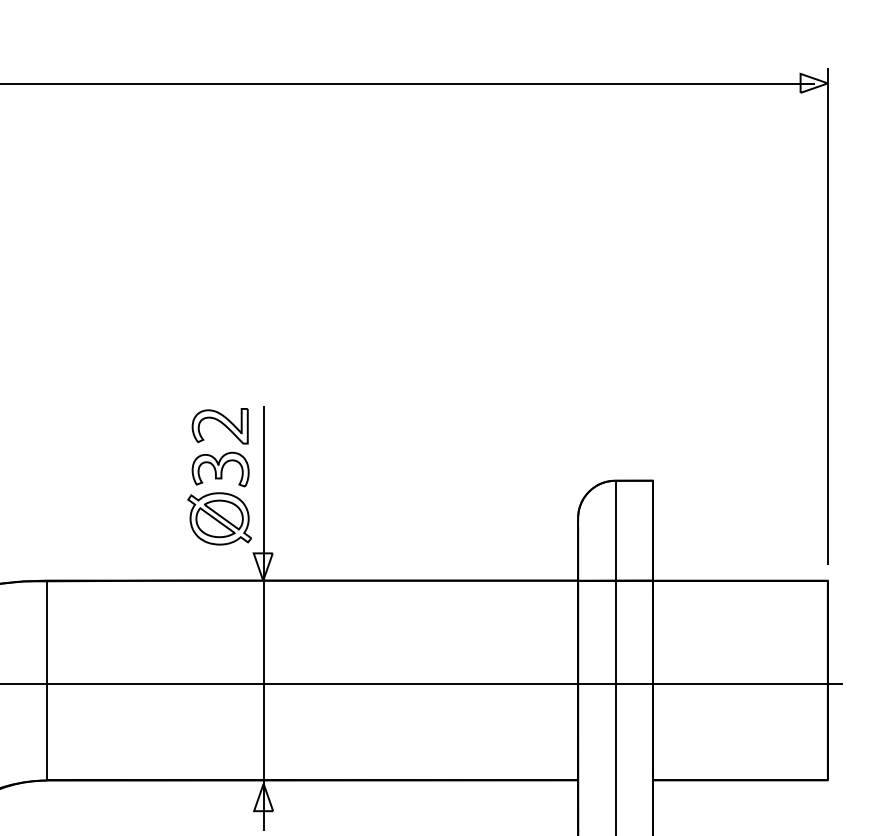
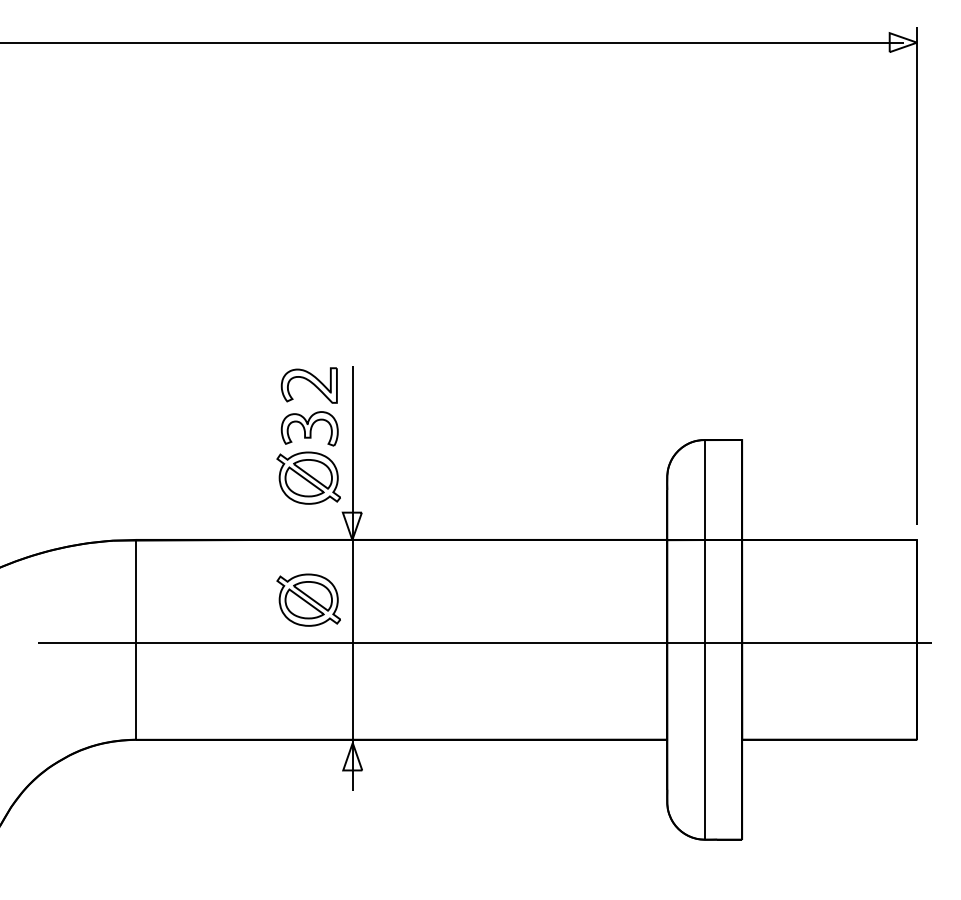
part: (219, 640) -> (308, 599), added

